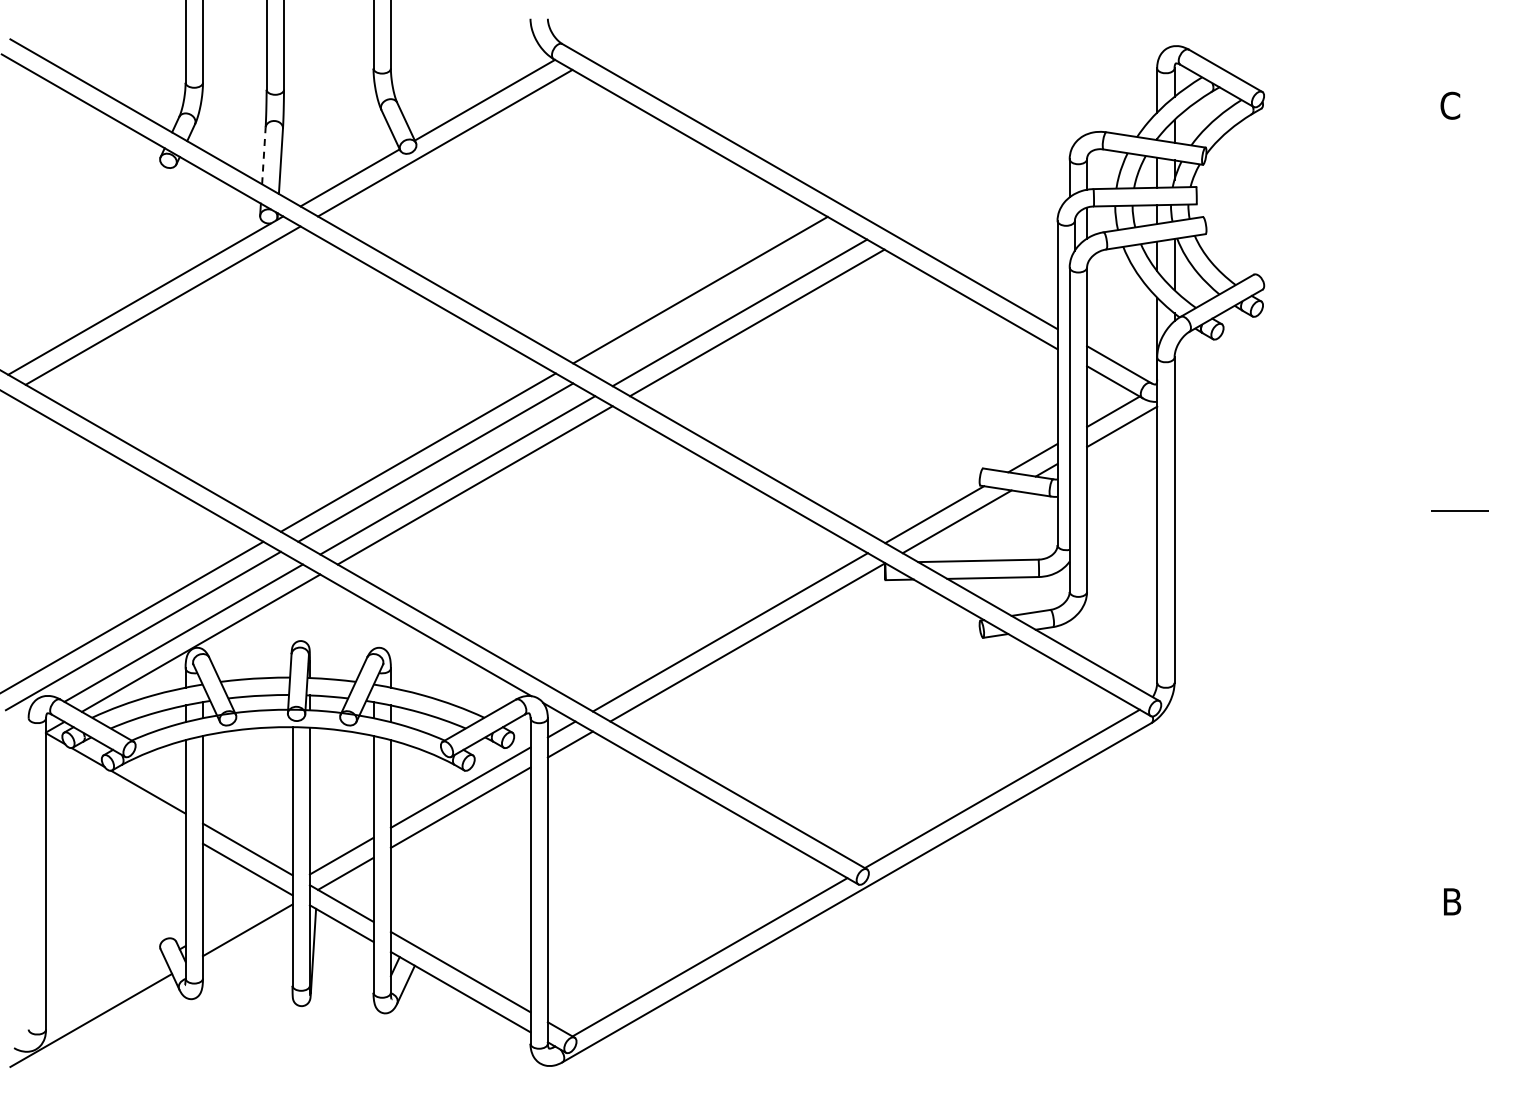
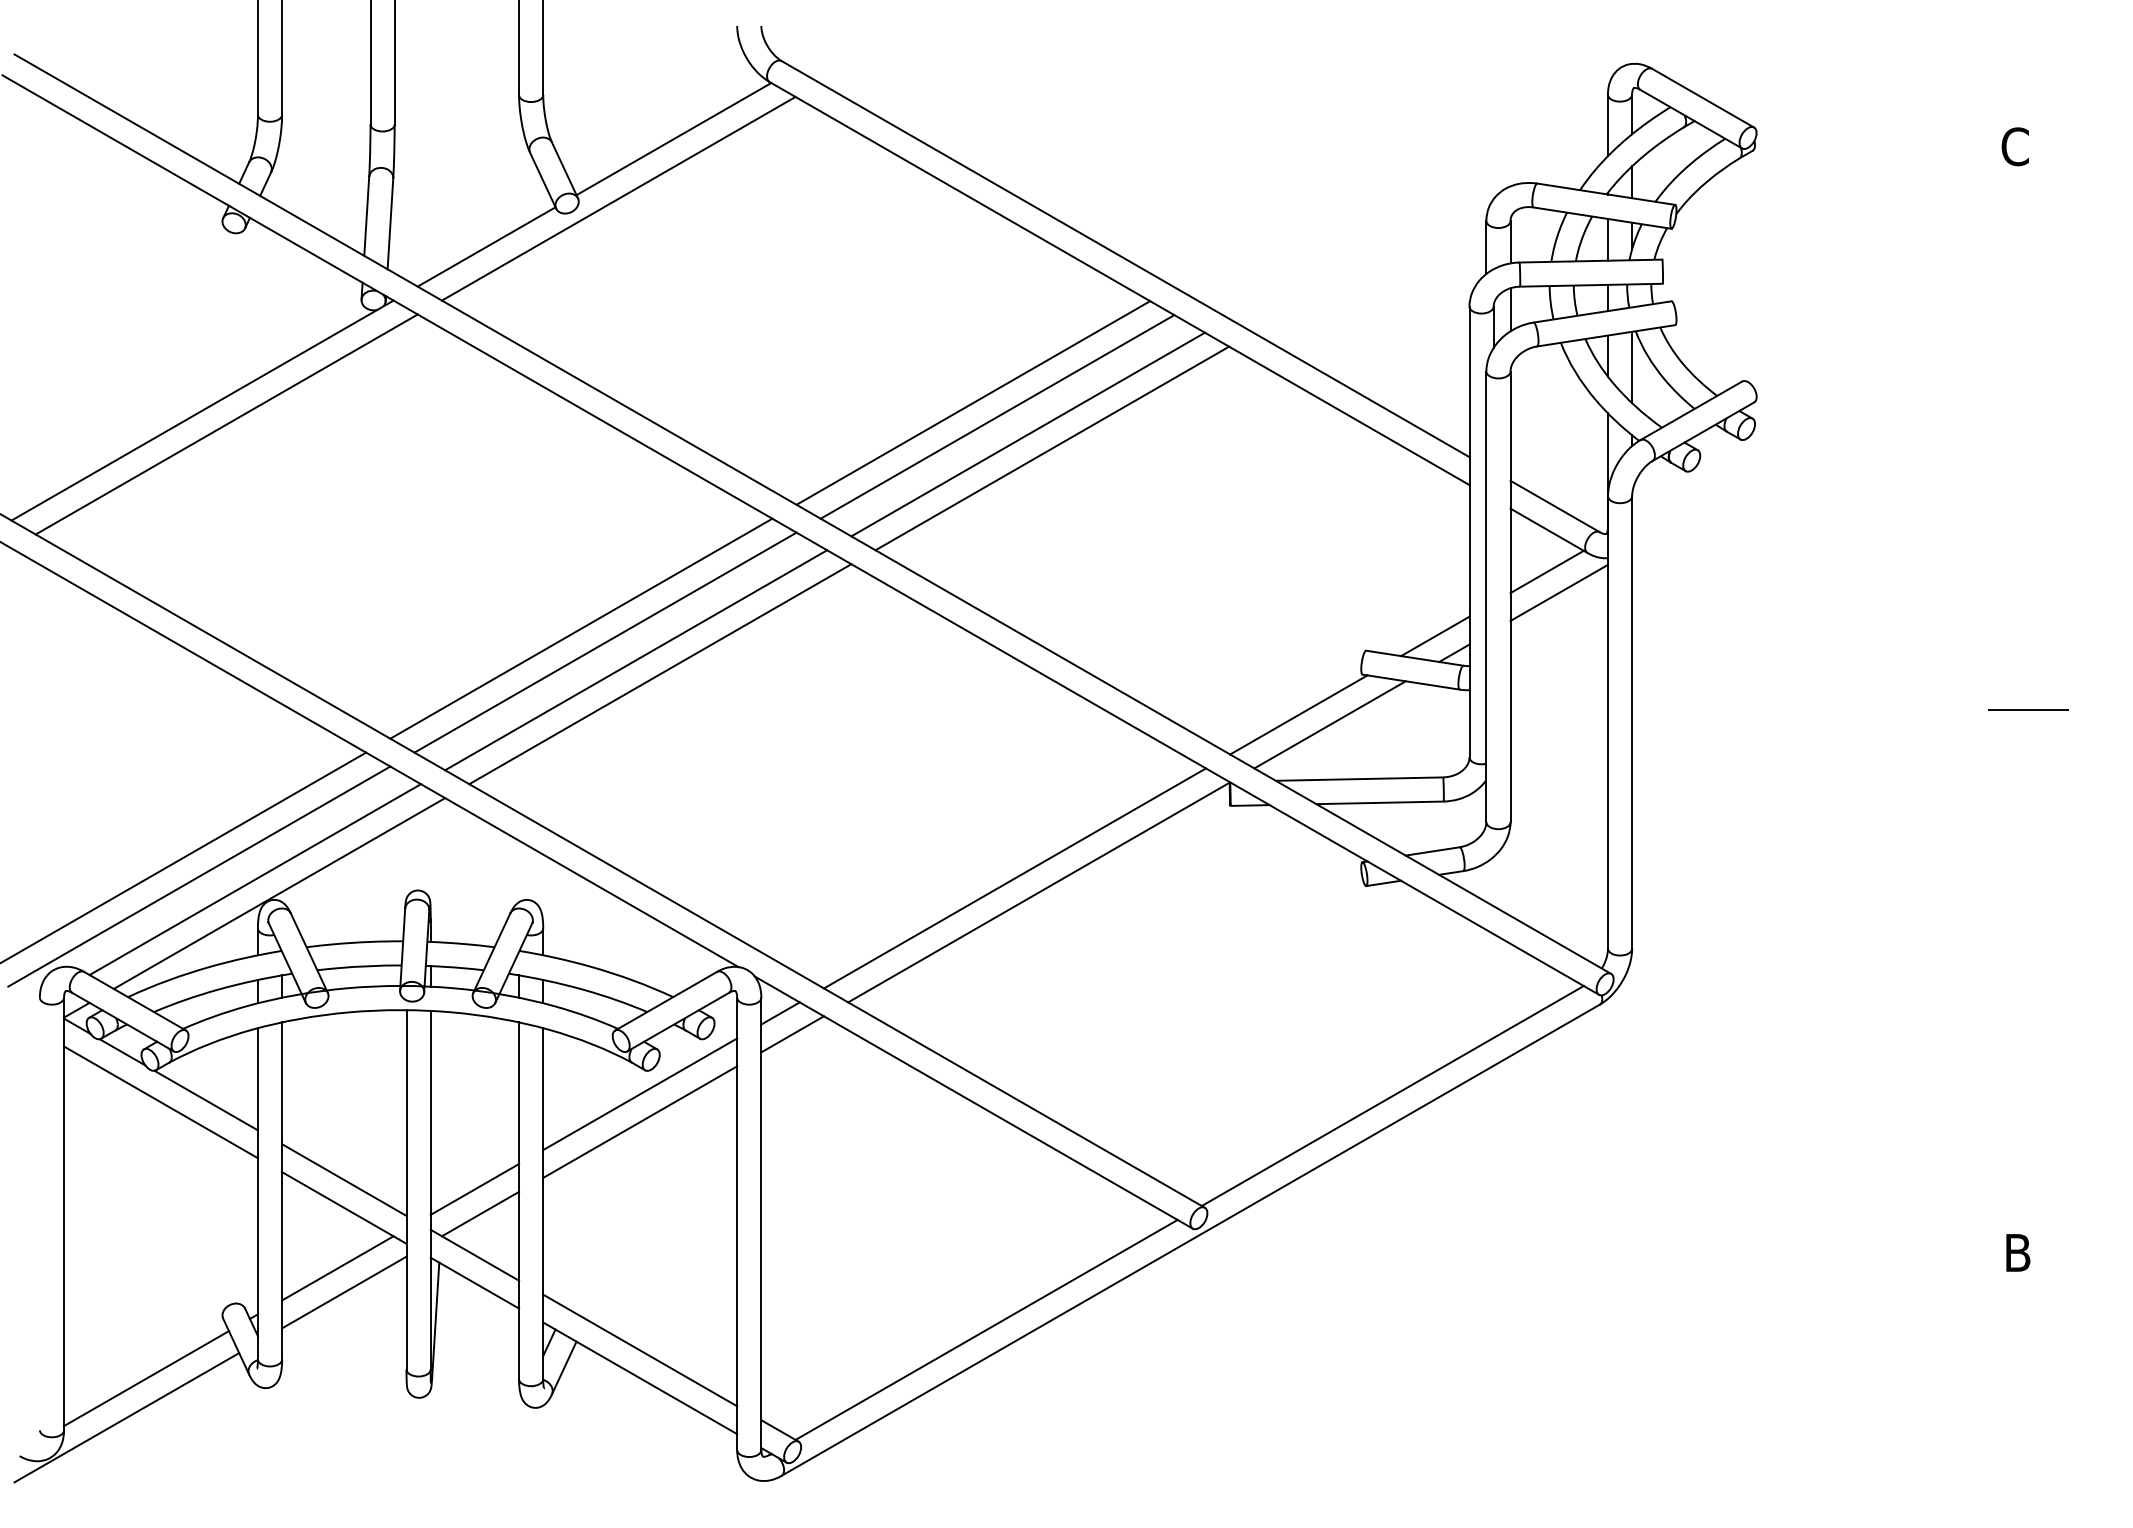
line: (263, 155) -> (366, 215), dashed -> solid
line: (717, 299) -> (997, 415), added
line: (115, 793) -> (160, 1102), added
line: (242, 912) -> (337, 1267), added
line: (105, 992) -> (146, 1378), added

